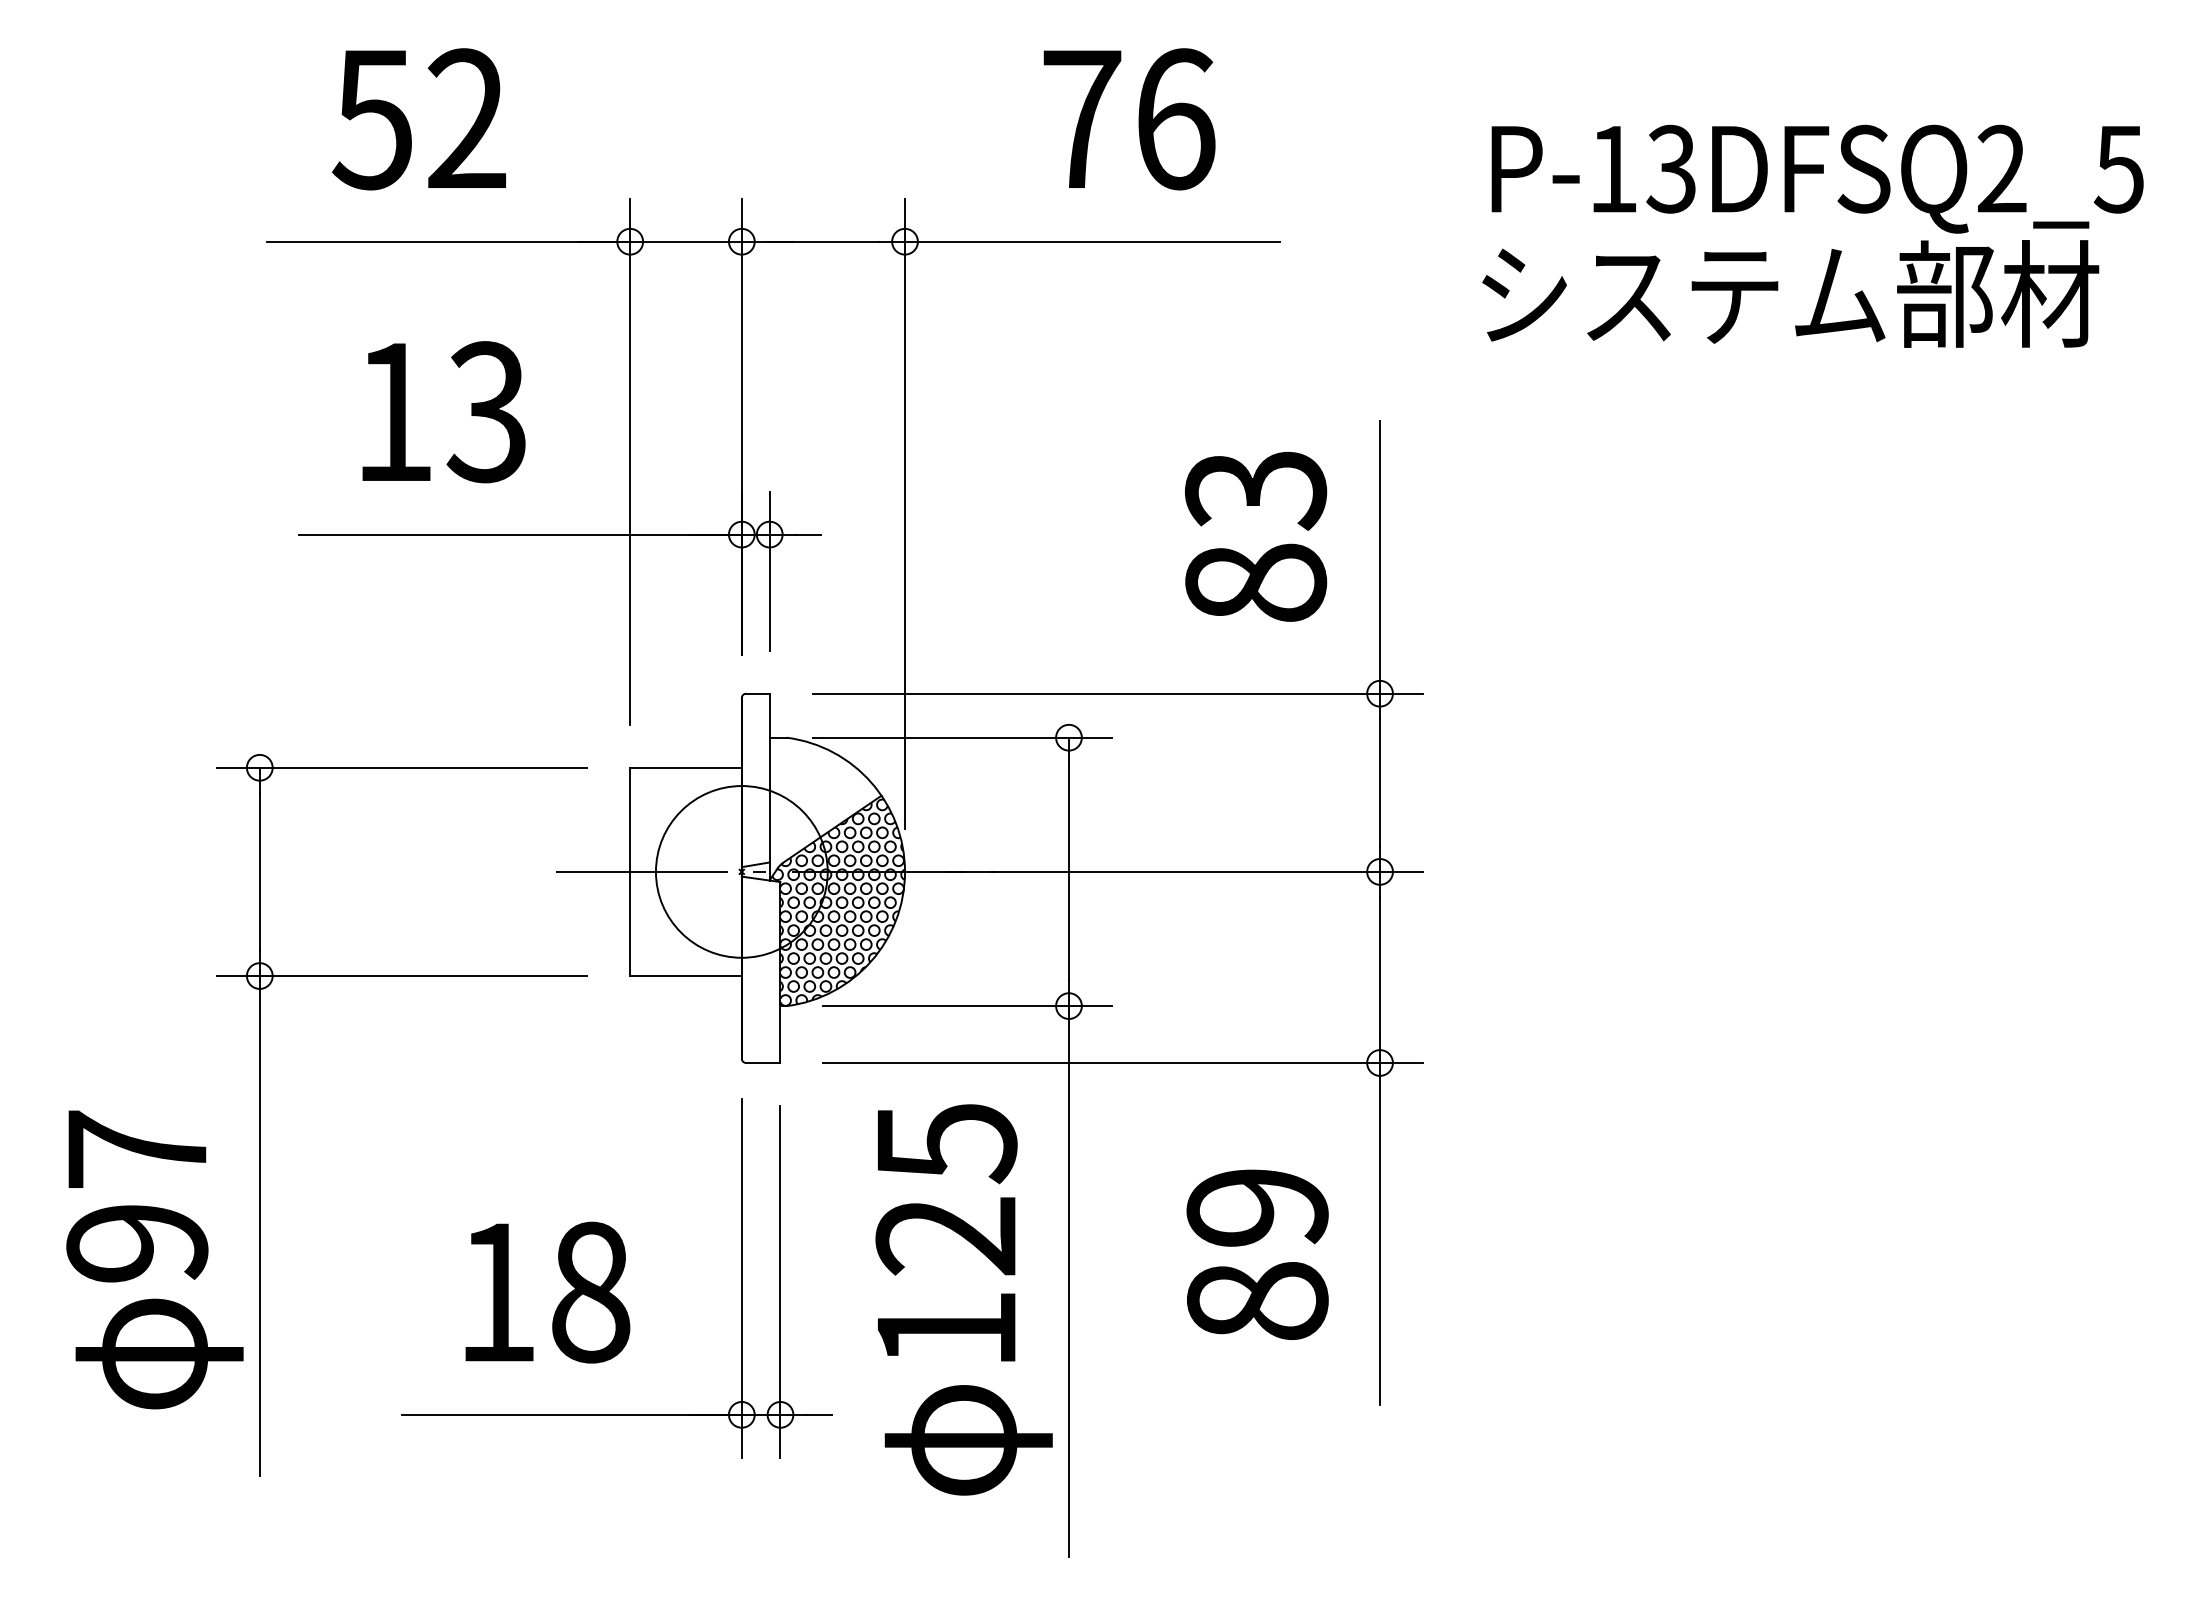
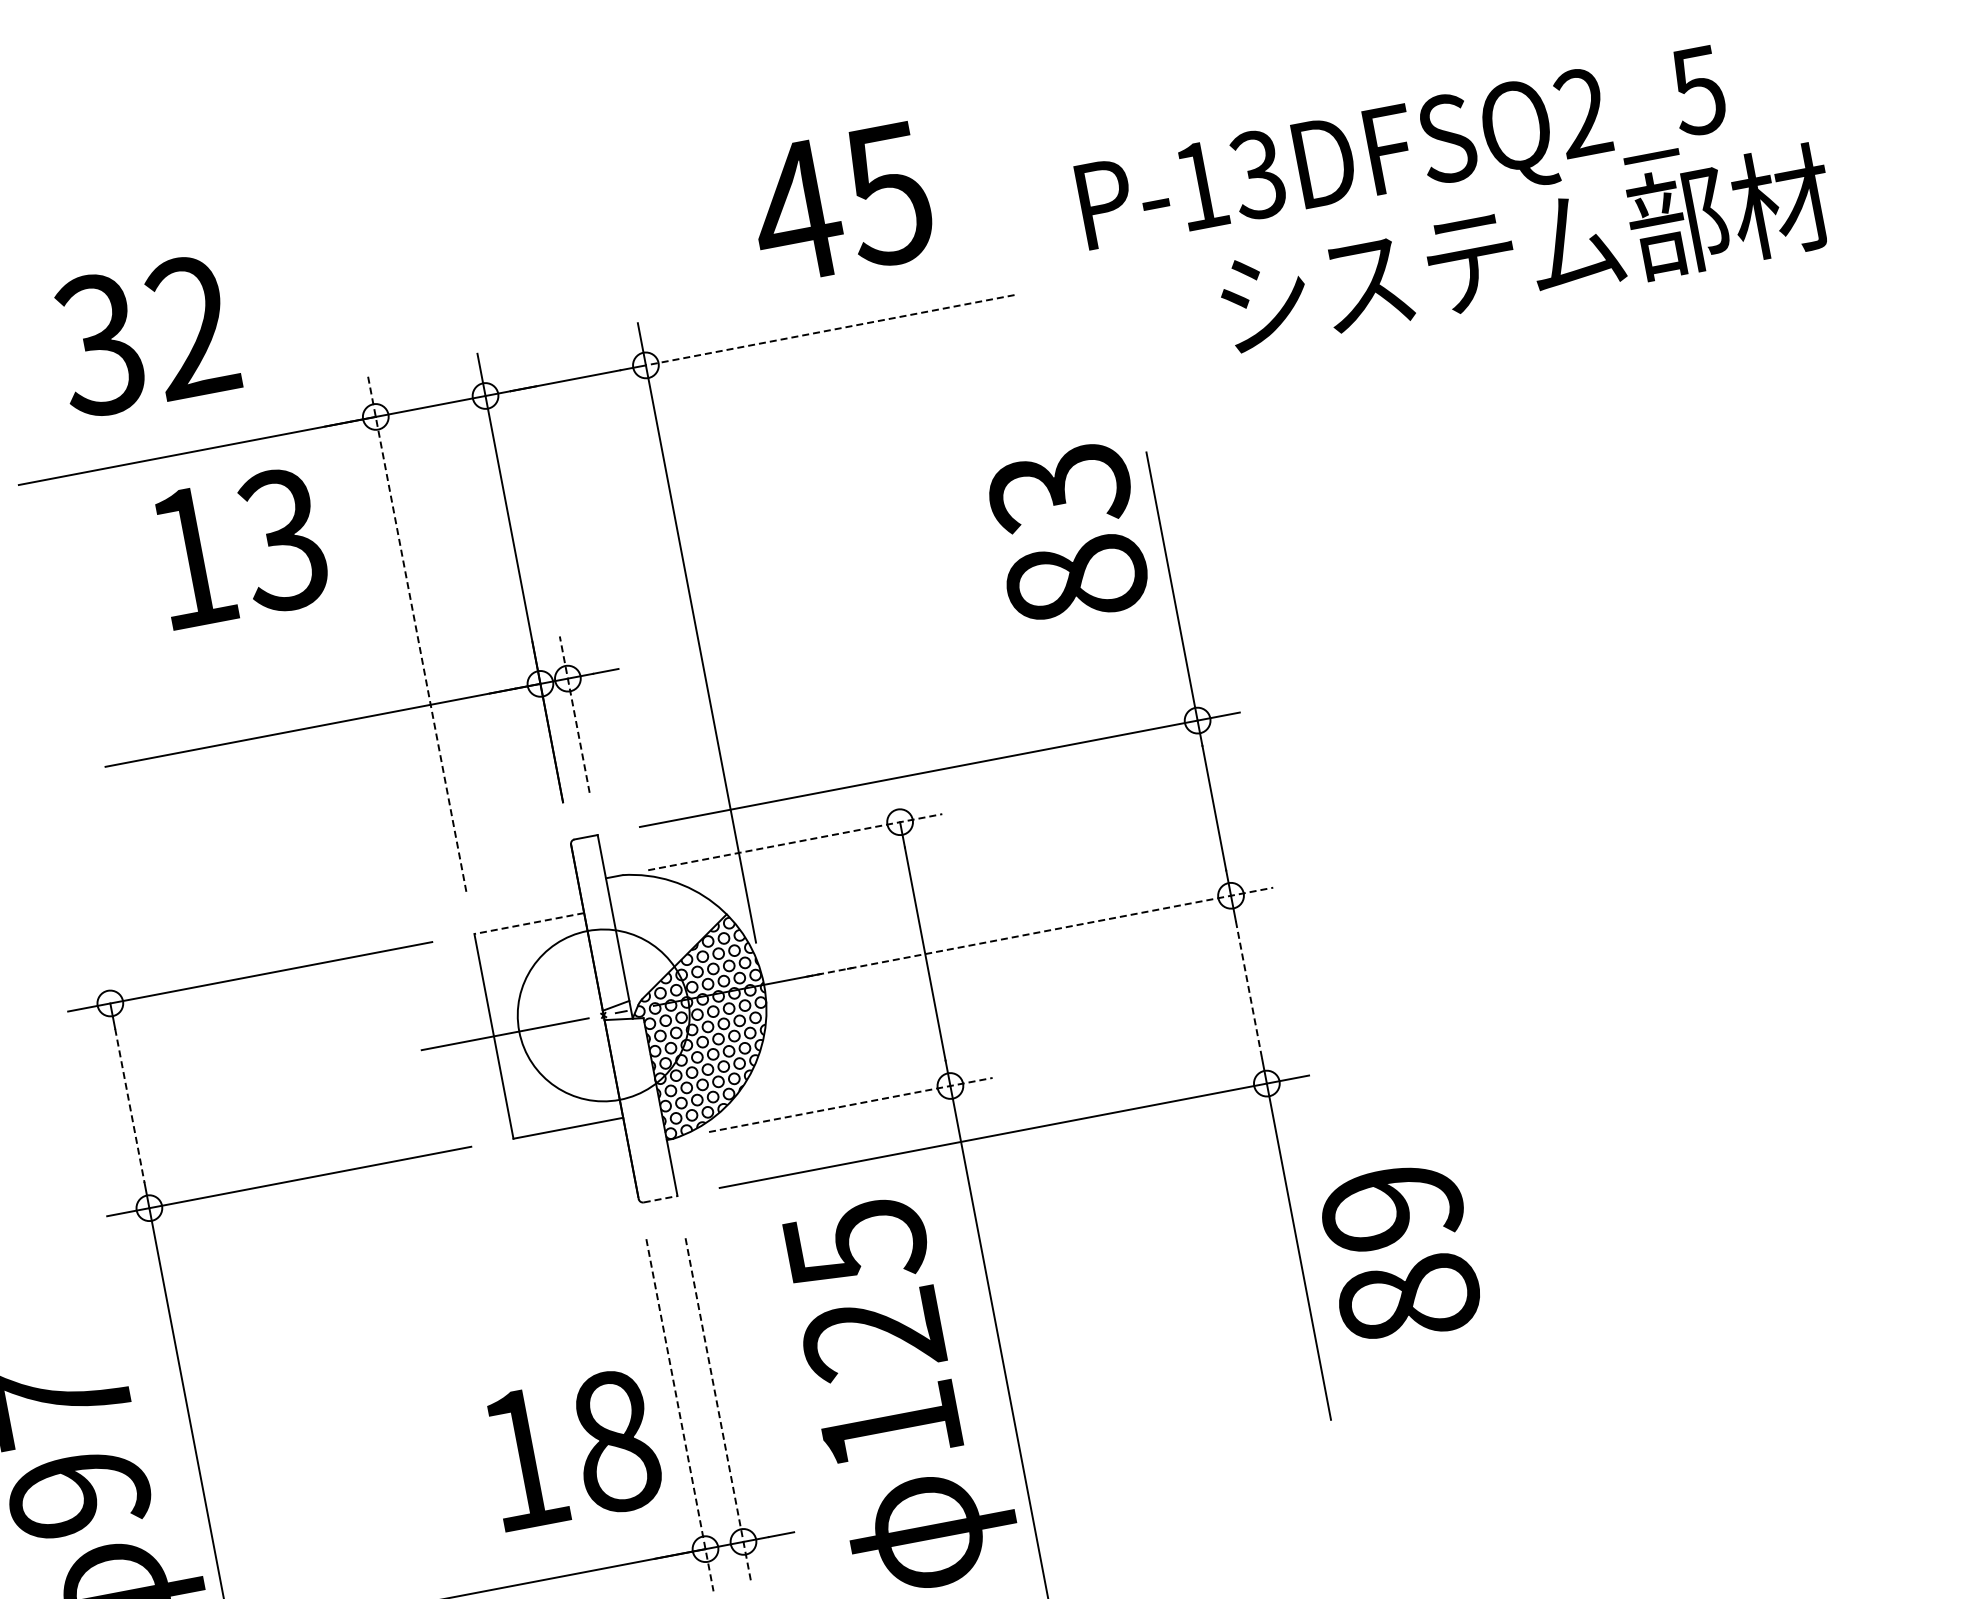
text: (371, 119) -> (98, 345), 52 -> 32
text: (1127, 119) -> (841, 203), 76 -> 45
text: (1817, 178) -> (1403, 156), moved
line: (1092, 241) -> (830, 330), solid -> dashed
text: (443, 412) -> (240, 548), moved
line: (630, 461) -> (417, 632), solid -> dashed
text: (1256, 536) -> (1068, 534), moved
line: (769, 571) -> (574, 714), solid -> dashed
line: (962, 737) -> (795, 841), solid -> dashed
line: (686, 767) -> (529, 923), solid -> dashed
line: (1185, 871) -> (1039, 931), solid -> dashed
line: (259, 872) -> (129, 1106), solid -> dashed
line: (1380, 967) -> (1249, 989), solid -> dashed
line: (968, 1006) -> (851, 1105), solid -> dashed
line: (763, 1062) -> (660, 1198), solid -> dashed
text: (1257, 1254) -> (1400, 1253), moved
line: (741, 1279) -> (679, 1416), solid -> dashed
line: (780, 1281) -> (718, 1410), solid -> dashed
text: (547, 1292) -> (573, 1449), moved

